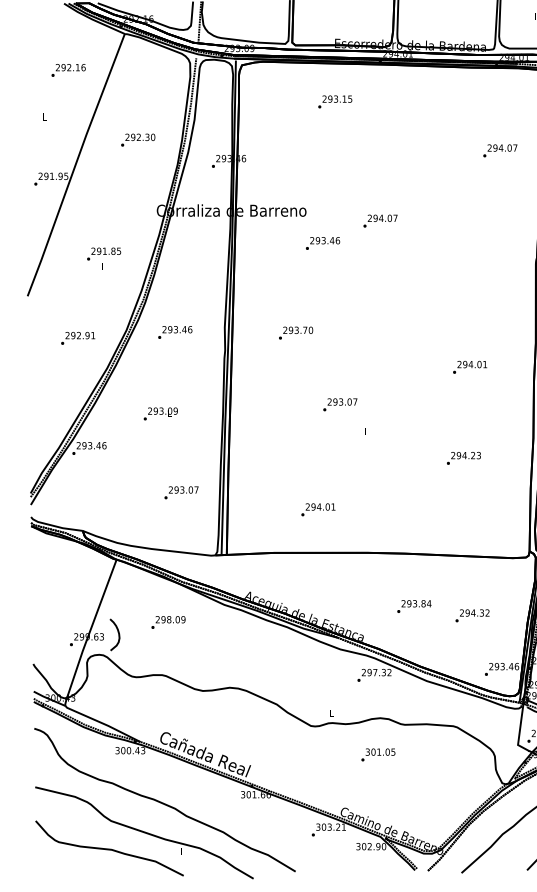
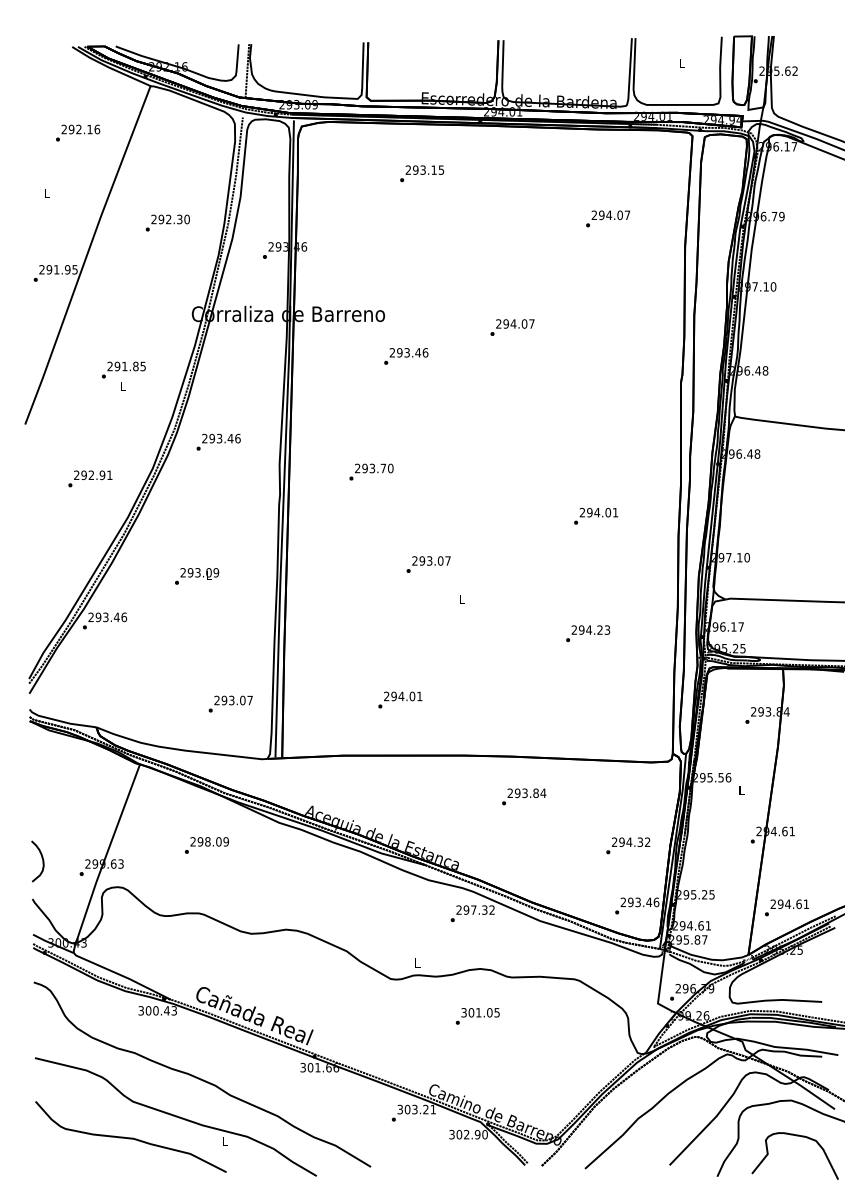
text: (500, 150) -> (608, 218), moved
text: (380, 221) -> (512, 327), moved
text: (175, 331) -> (218, 441), moved
text: (181, 492) -> (230, 703), moved
text: (414, 606) -> (524, 796), moved
text: (472, 615) -> (628, 845), moved
curve: (117, 632) -> (41, 858), moved

